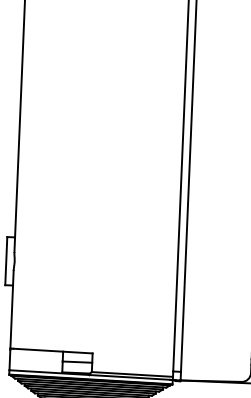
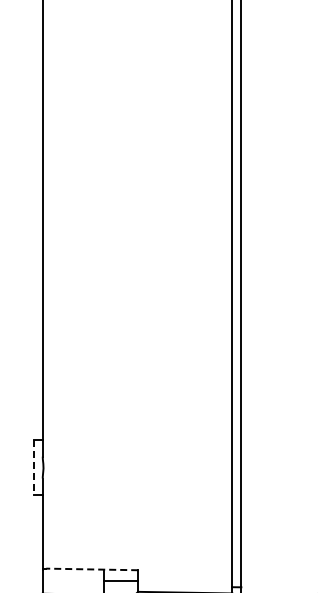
line: (6, 261) -> (33, 467), solid -> dashed
line: (53, 351) -> (92, 569), solid -> dashed

